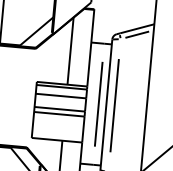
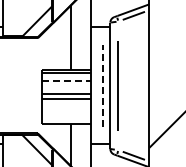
line: (61, 96) -> (66, 81), solid -> dashed
line: (99, 103) -> (103, 85), solid -> dashed

